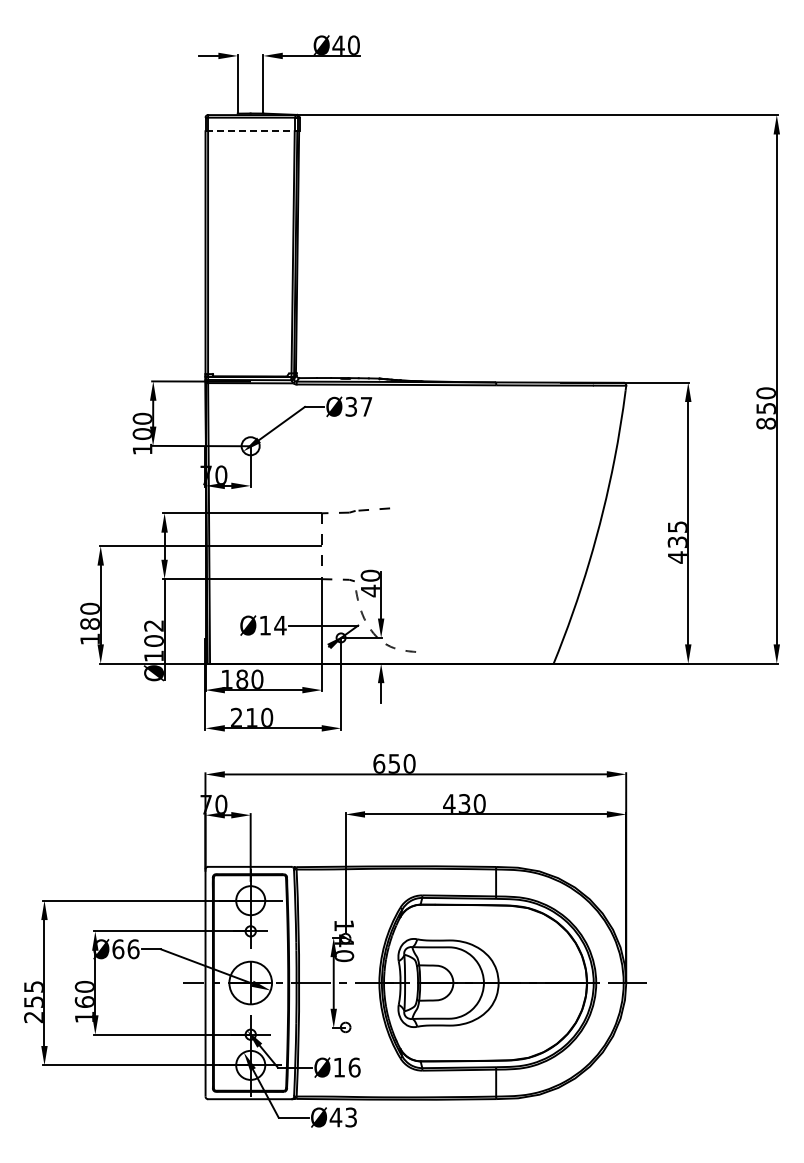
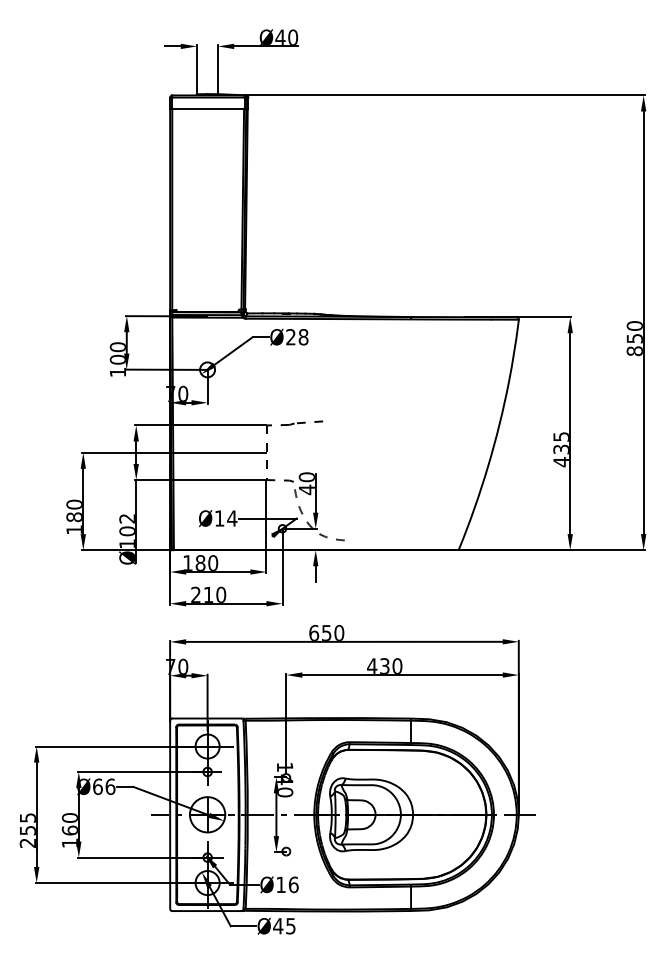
line: (253, 131) -> (209, 109), dashed -> solid
text: (358, 406) -> (296, 336), Ø37 -> Ø28
text: (351, 1116) -> (291, 925), Ø43 -> Ø45

